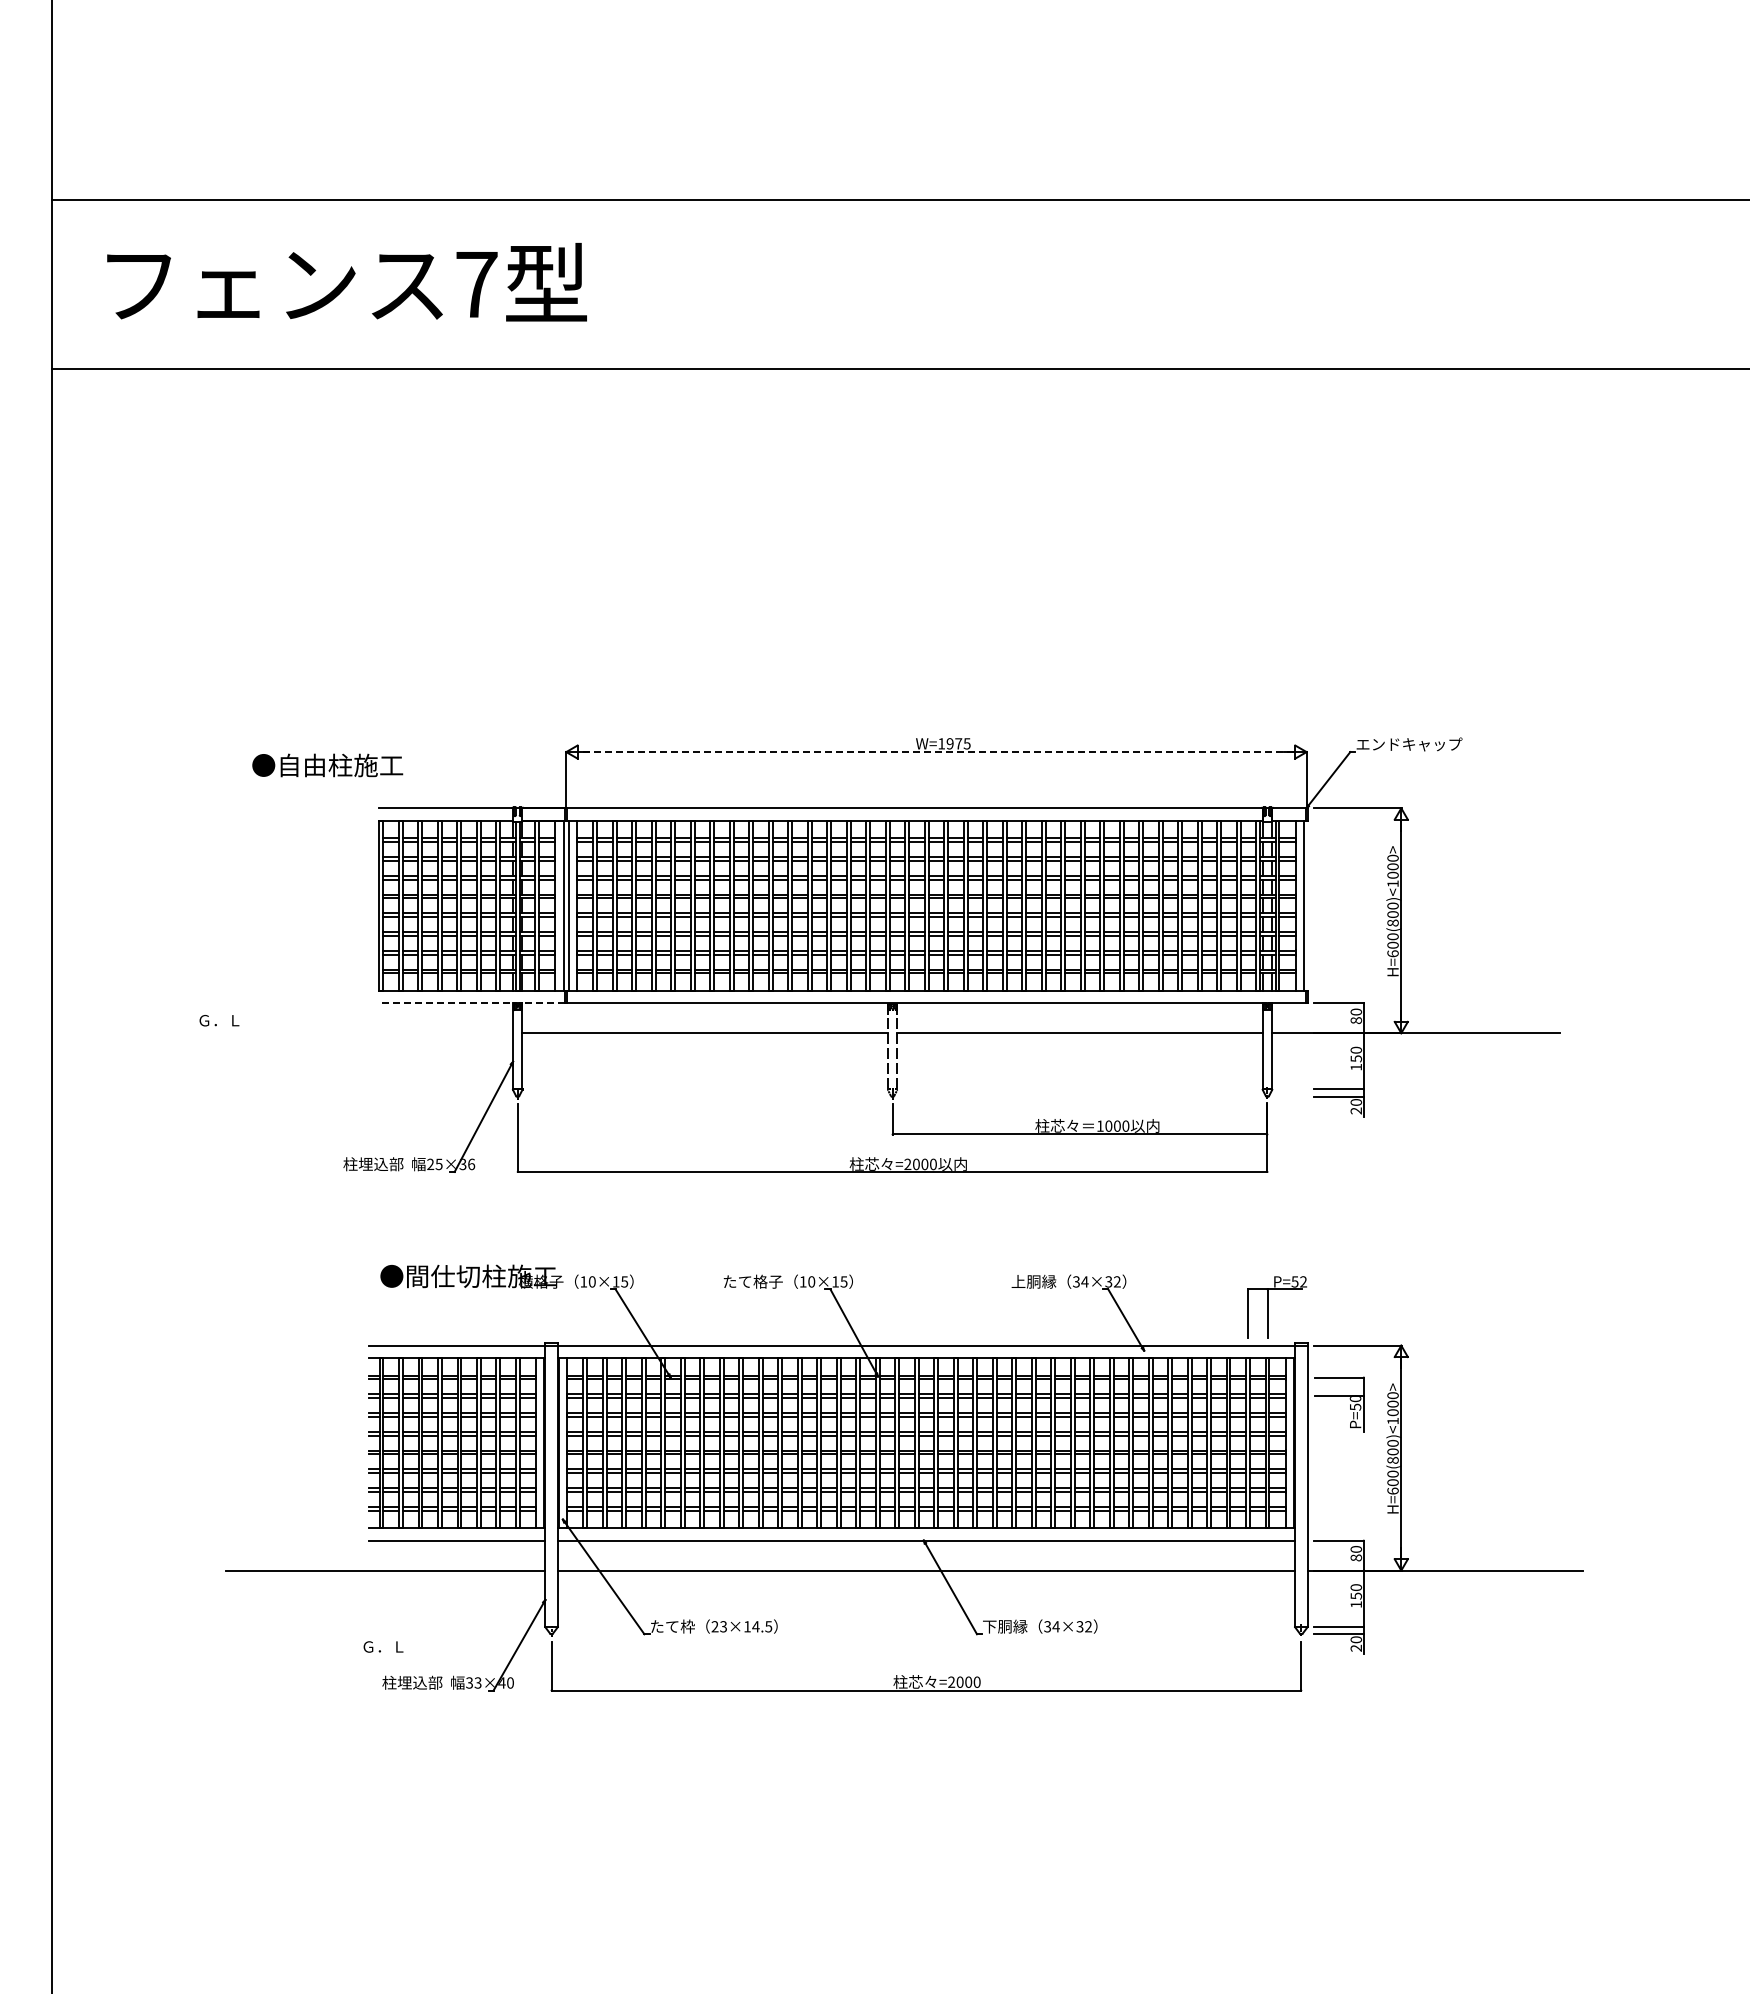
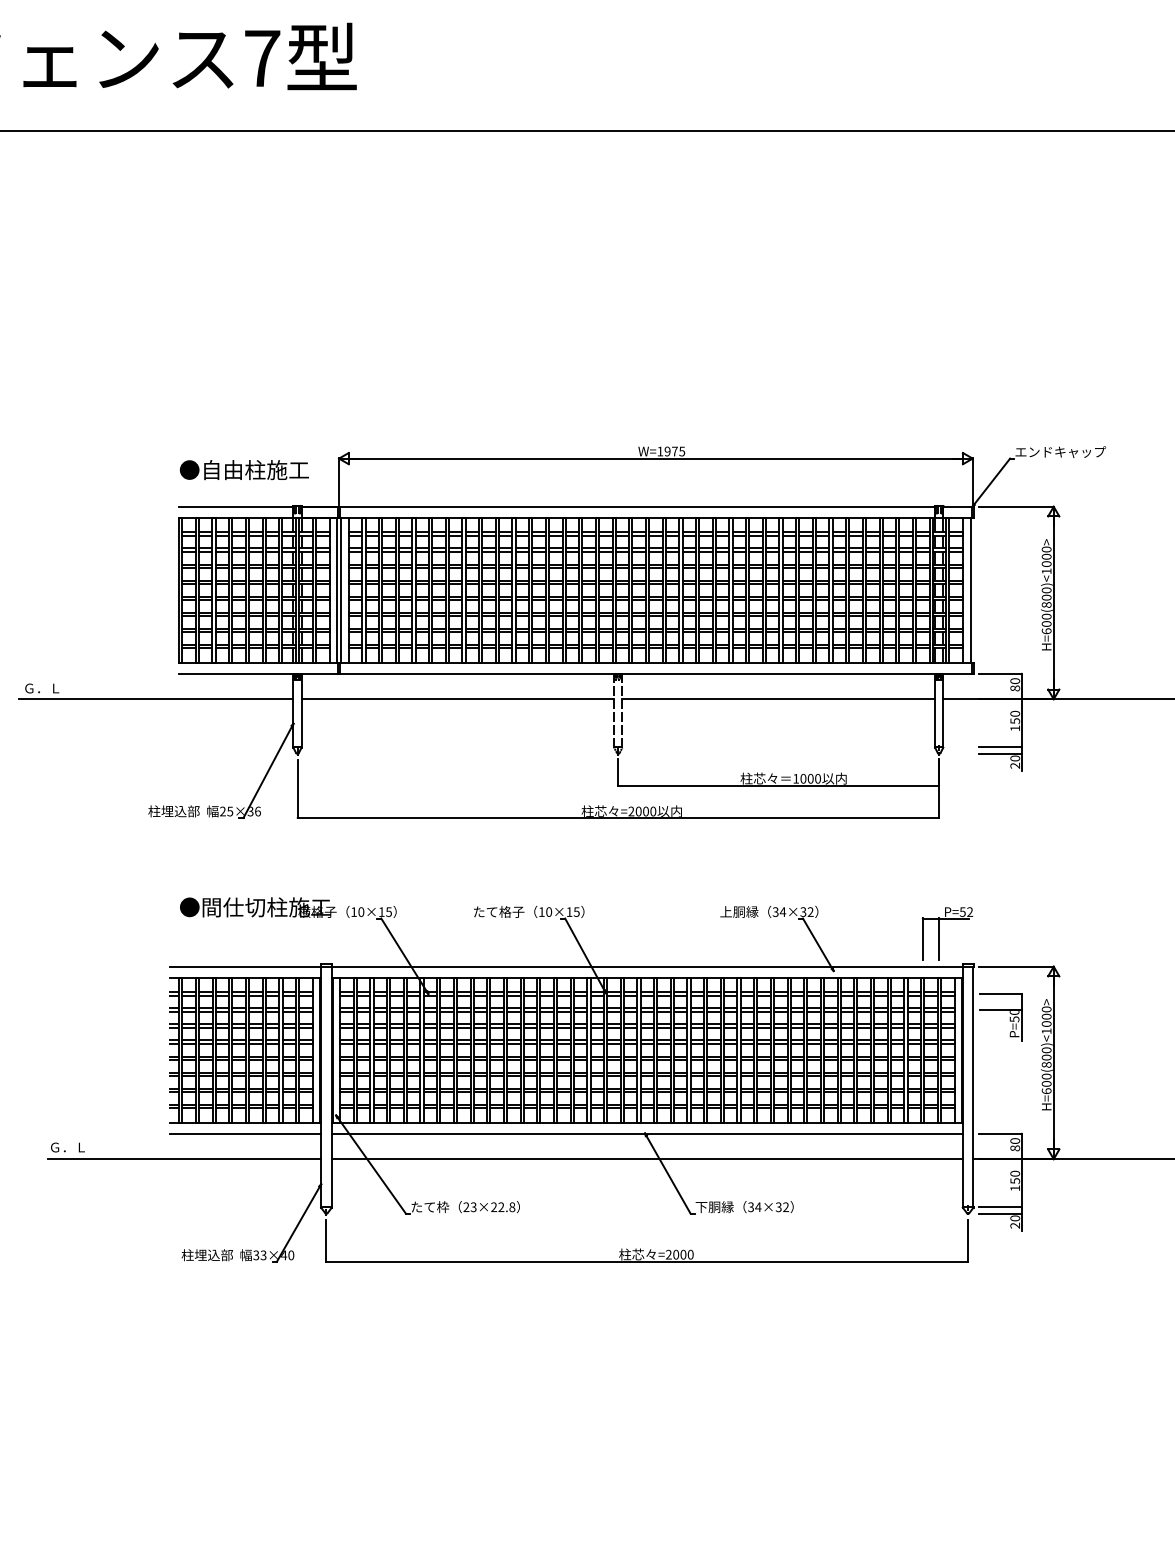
line: (935, 752) -> (655, 458), dashed -> solid
text: (327, 765) -> (244, 470), moved
line: (471, 1003) -> (257, 673), dashed -> solid
line: (352, 1033) -> (156, 699), added
text: (758, 1626) -> (503, 1207), 23×14.5 -> 23×22.8
text: (383, 1646) -> (67, 1147), moved

